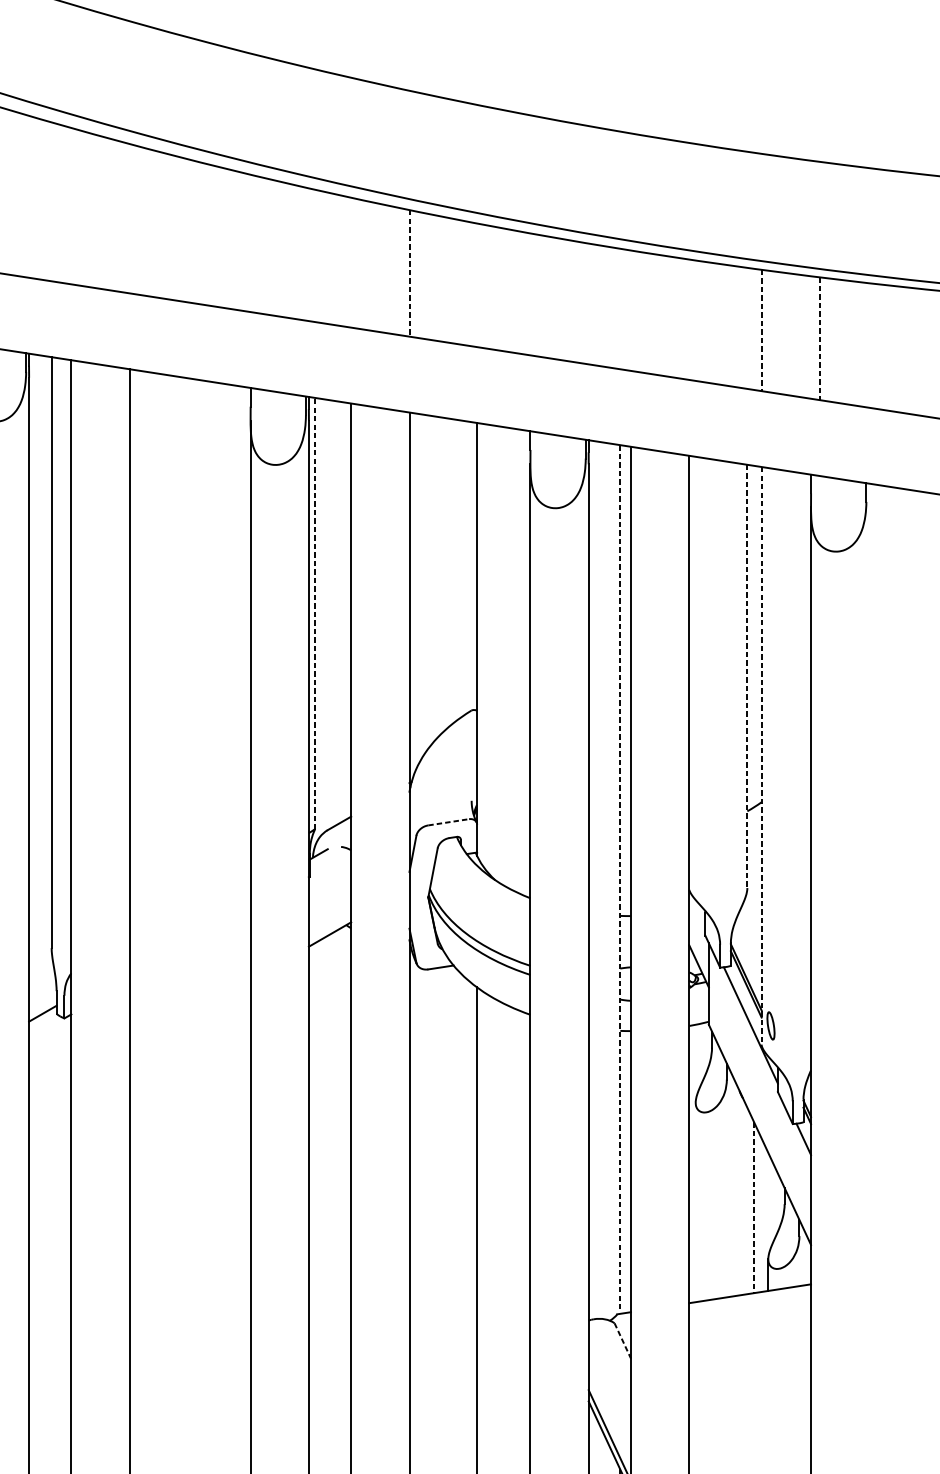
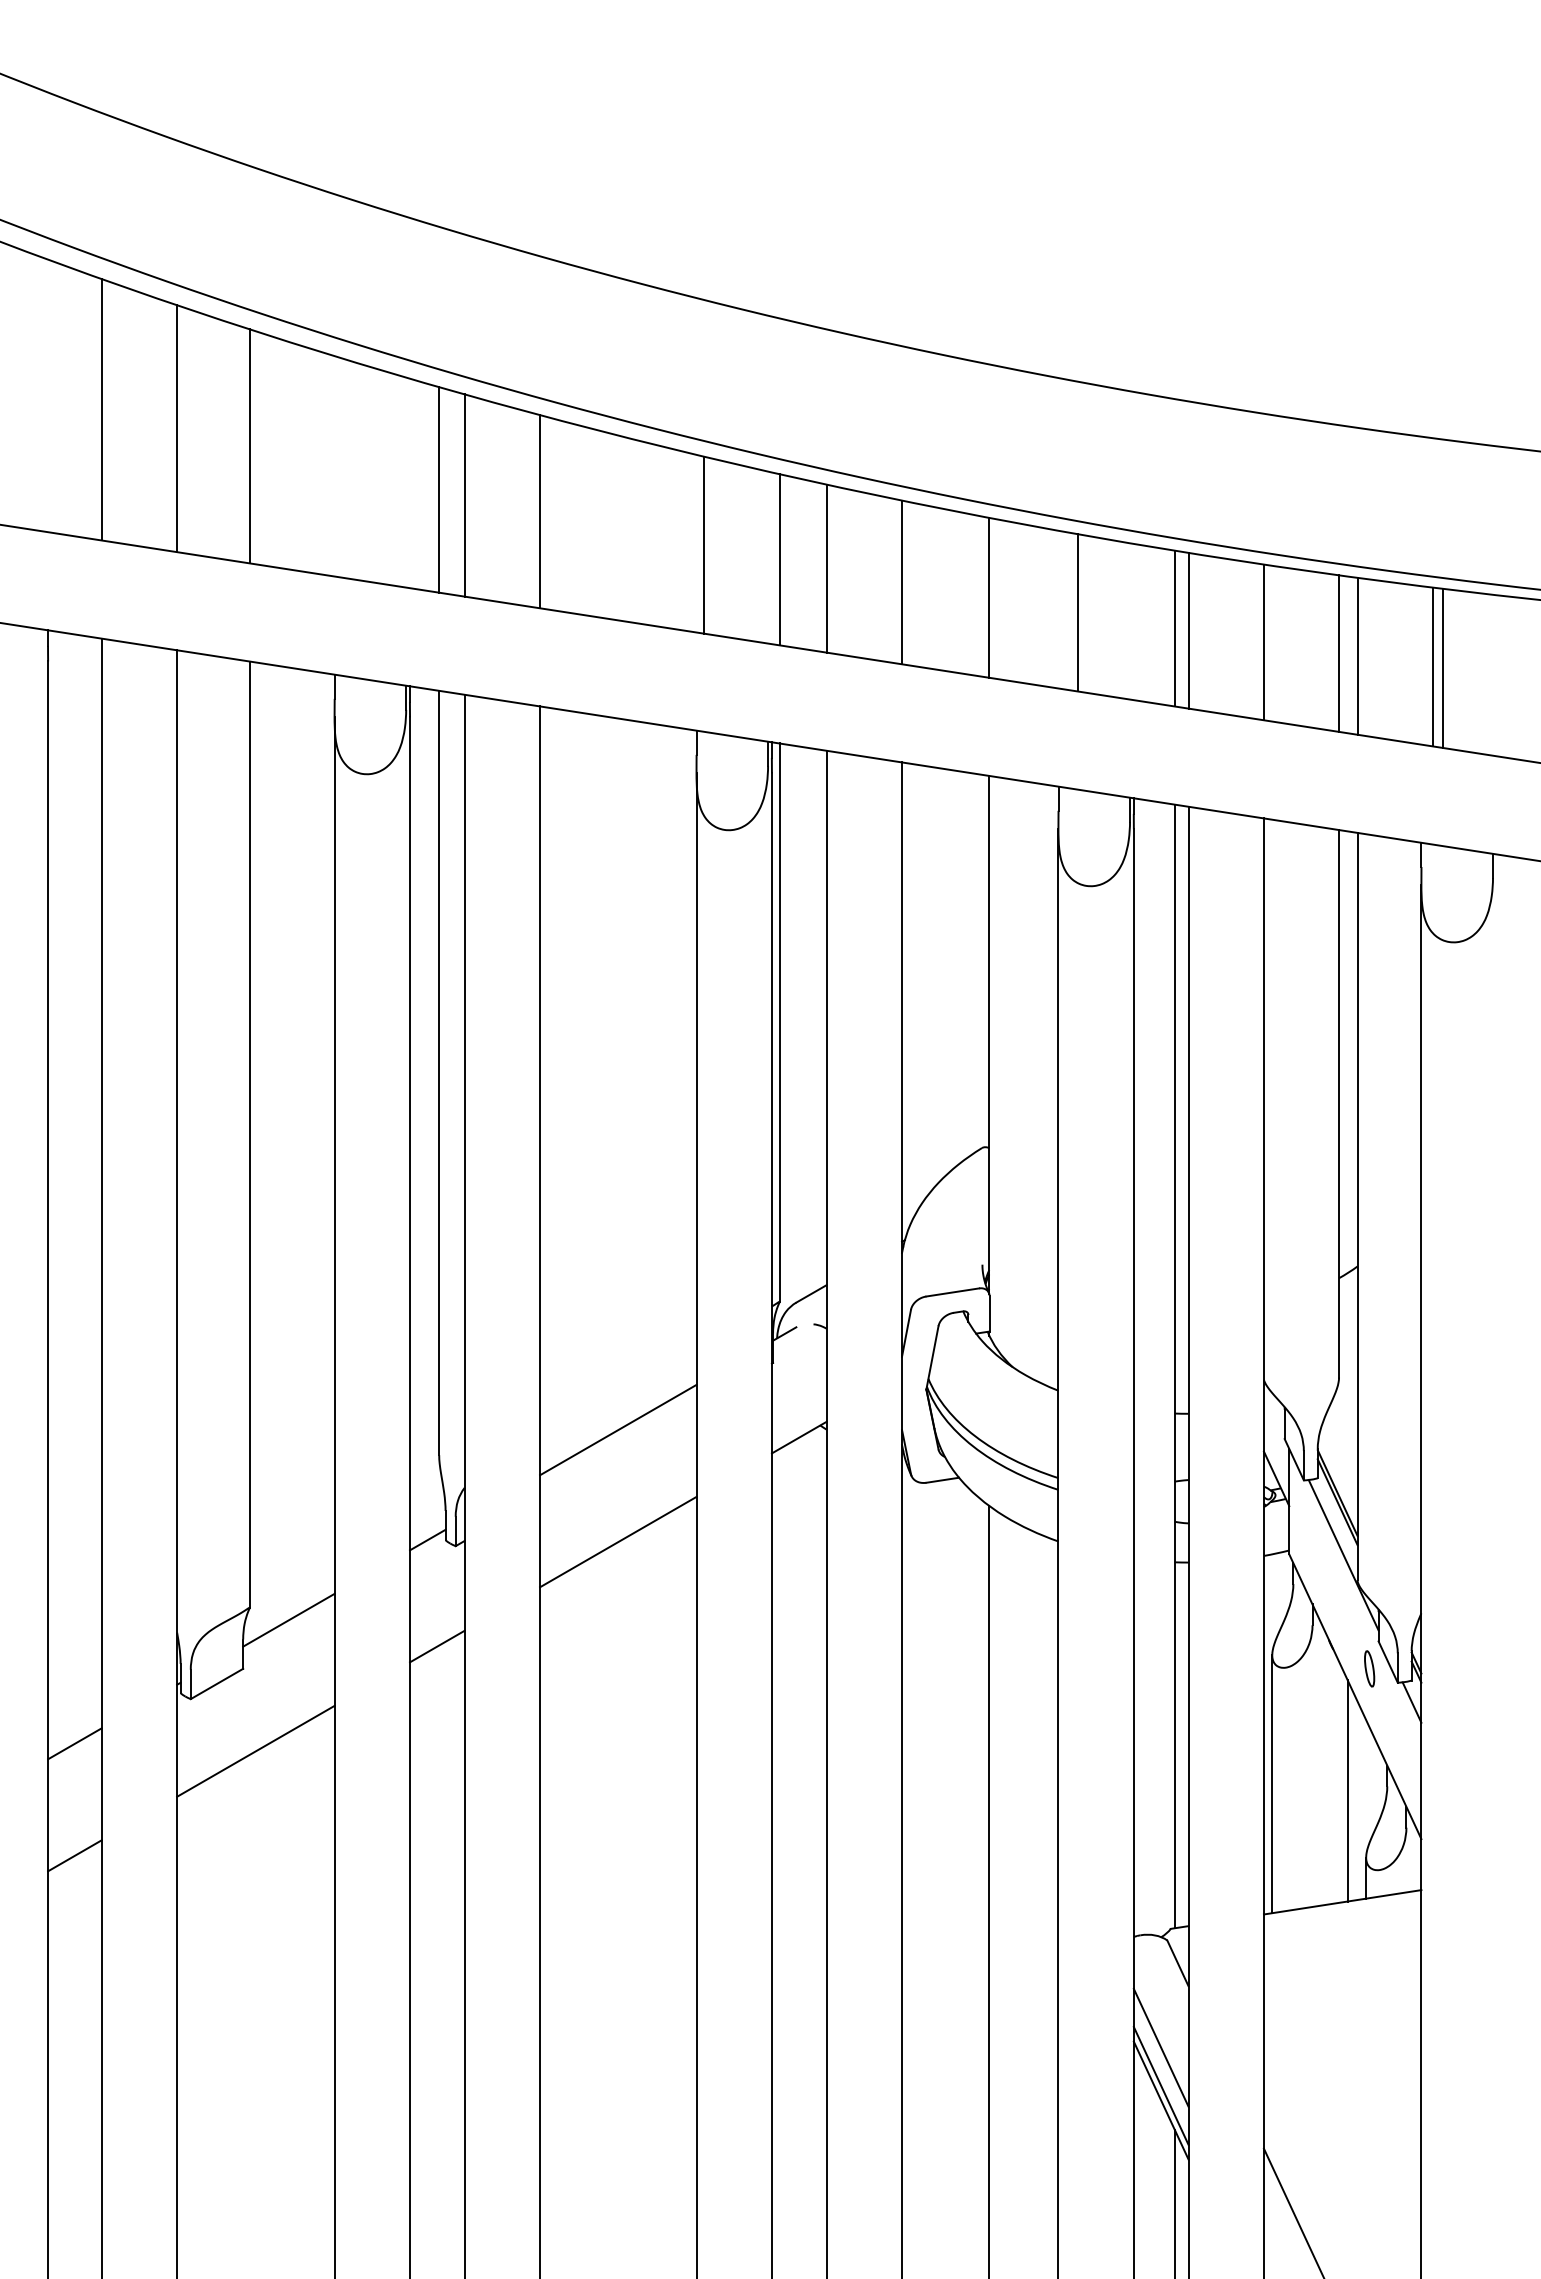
line: (51, 201) -> (439, 489), added
line: (71, 206) -> (464, 495), added
line: (129, 218) -> (540, 511), added
line: (256, 244) -> (704, 544), added
line: (314, 255) -> (779, 559), added
line: (351, 262) -> (826, 568), added
line: (409, 273) -> (902, 582), dashed -> solid
line: (477, 285) -> (989, 597), added
line: (545, 296) -> (1077, 612), added
line: (620, 308) -> (1174, 628), added
line: (630, 310) -> (1188, 630), added
line: (688, 319) -> (1263, 642), added
line: (747, 328) -> (1339, 653), added
line: (761, 330) -> (1357, 656), dashed -> solid
line: (819, 339) -> (1432, 667), dashed -> solid
line: (828, 339) -> (1443, 668), added
line: (314, 613) -> (779, 1022), dashed -> solid
line: (747, 676) -> (1339, 1103), dashed -> solid
line: (761, 755) -> (1357, 1206), dashed -> solid
line: (448, 822) -> (952, 1292), dashed -> solid
line: (620, 879) -> (1174, 1366), dashed -> solid
line: (190, 928) -> (618, 1429), added
line: (190, 1014) -> (618, 1541), added
part: (770, 1025) -> (1369, 1668), moved
line: (50, 1096) -> (437, 1646), added
line: (695, 1202) -> (1272, 1784), added
line: (753, 1207) -> (1347, 1790), dashed -> solid
line: (623, 1341) -> (1178, 1963), dashed -> solid
line: (609, 1406) -> (1160, 2047), added

